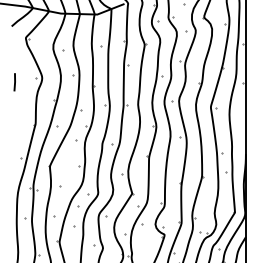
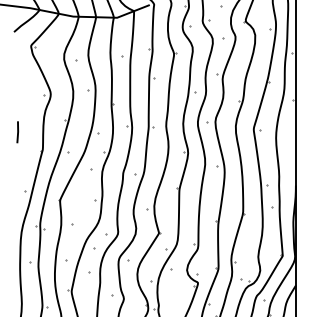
line: (14, 82) -> (17, 132), moved

